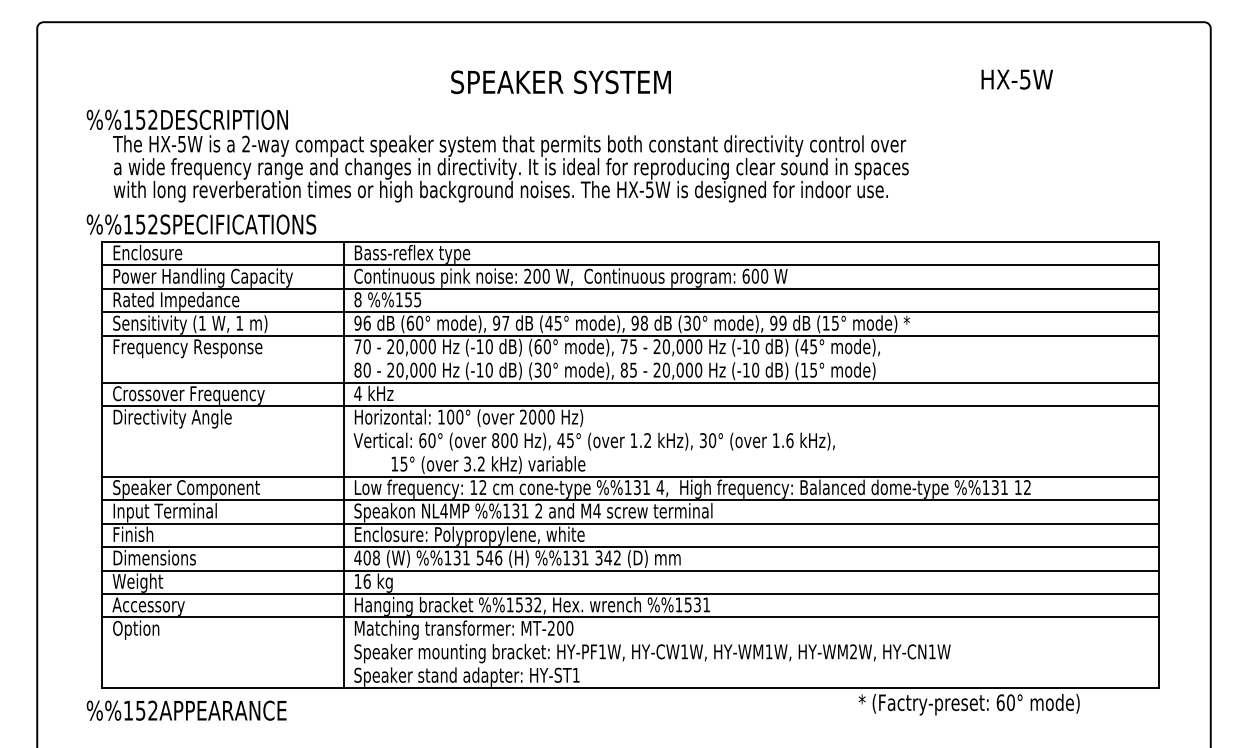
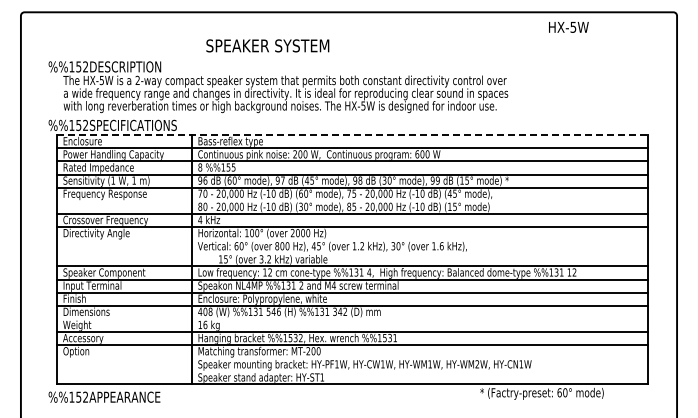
text: (1016, 79) -> (568, 27), moved
text: (560, 81) -> (267, 45), moved
line: (632, 242) -> (353, 135), solid -> dashed
line: (630, 569) -> (352, 318), removed

